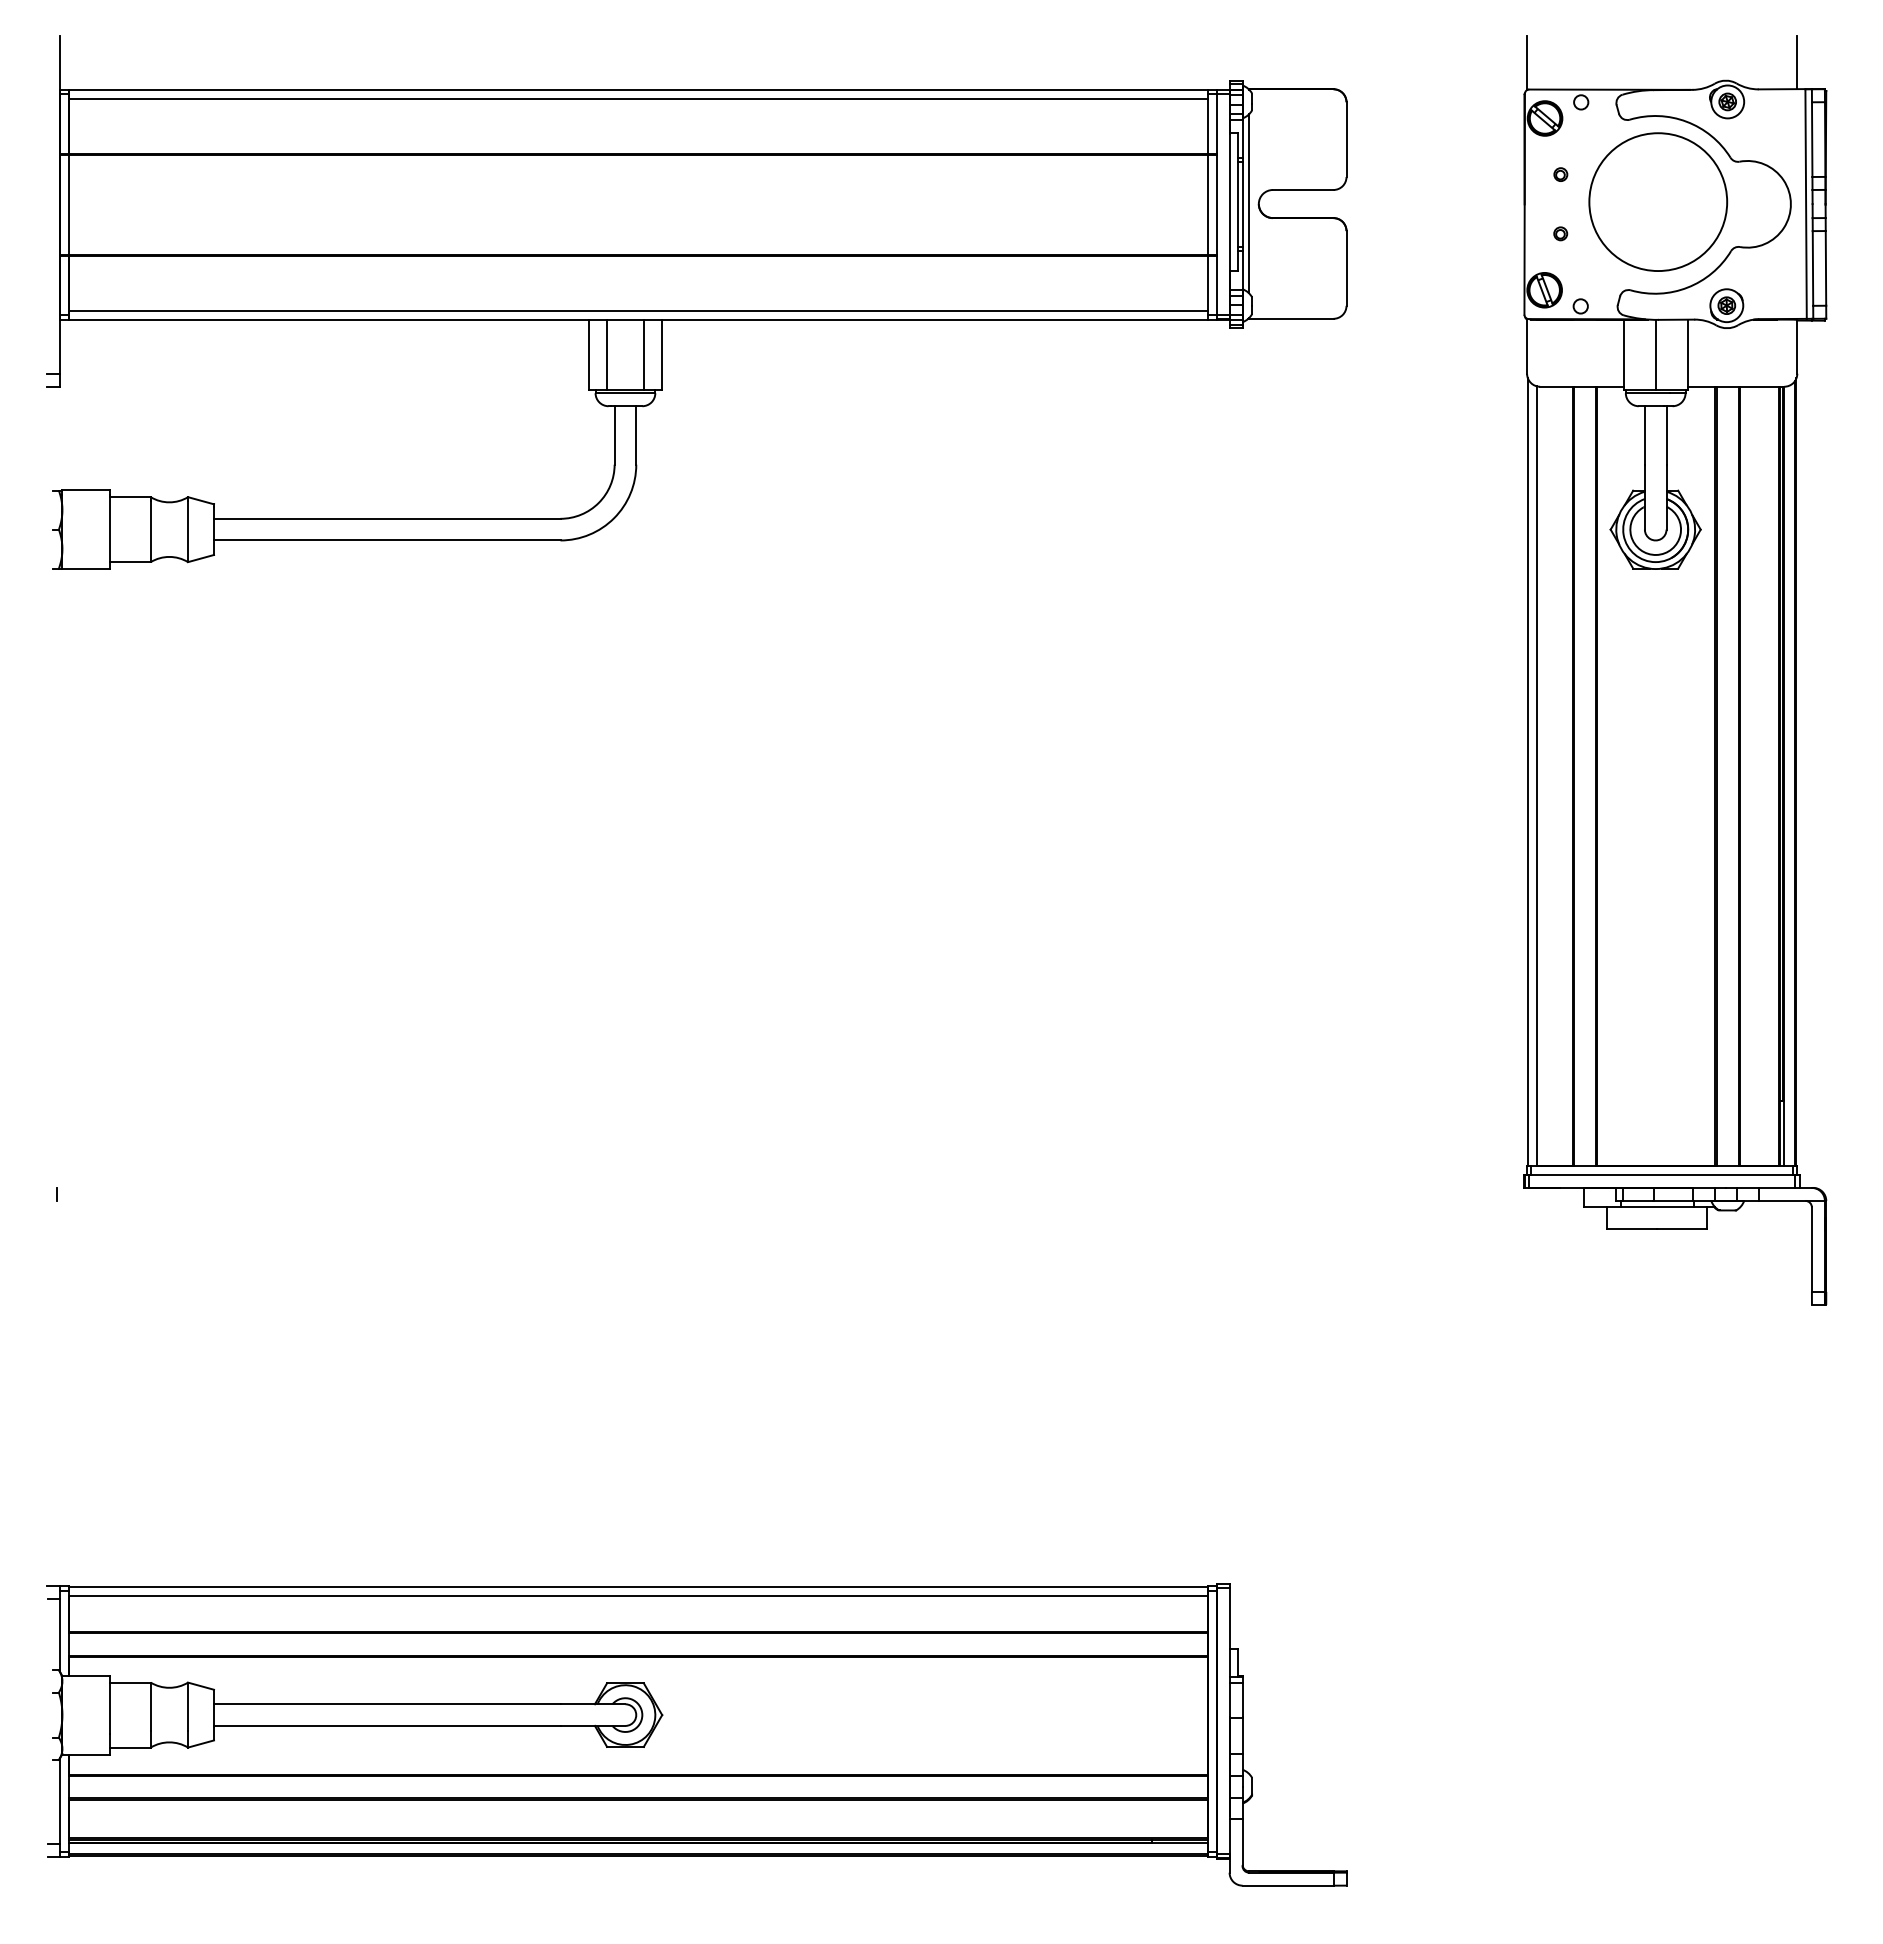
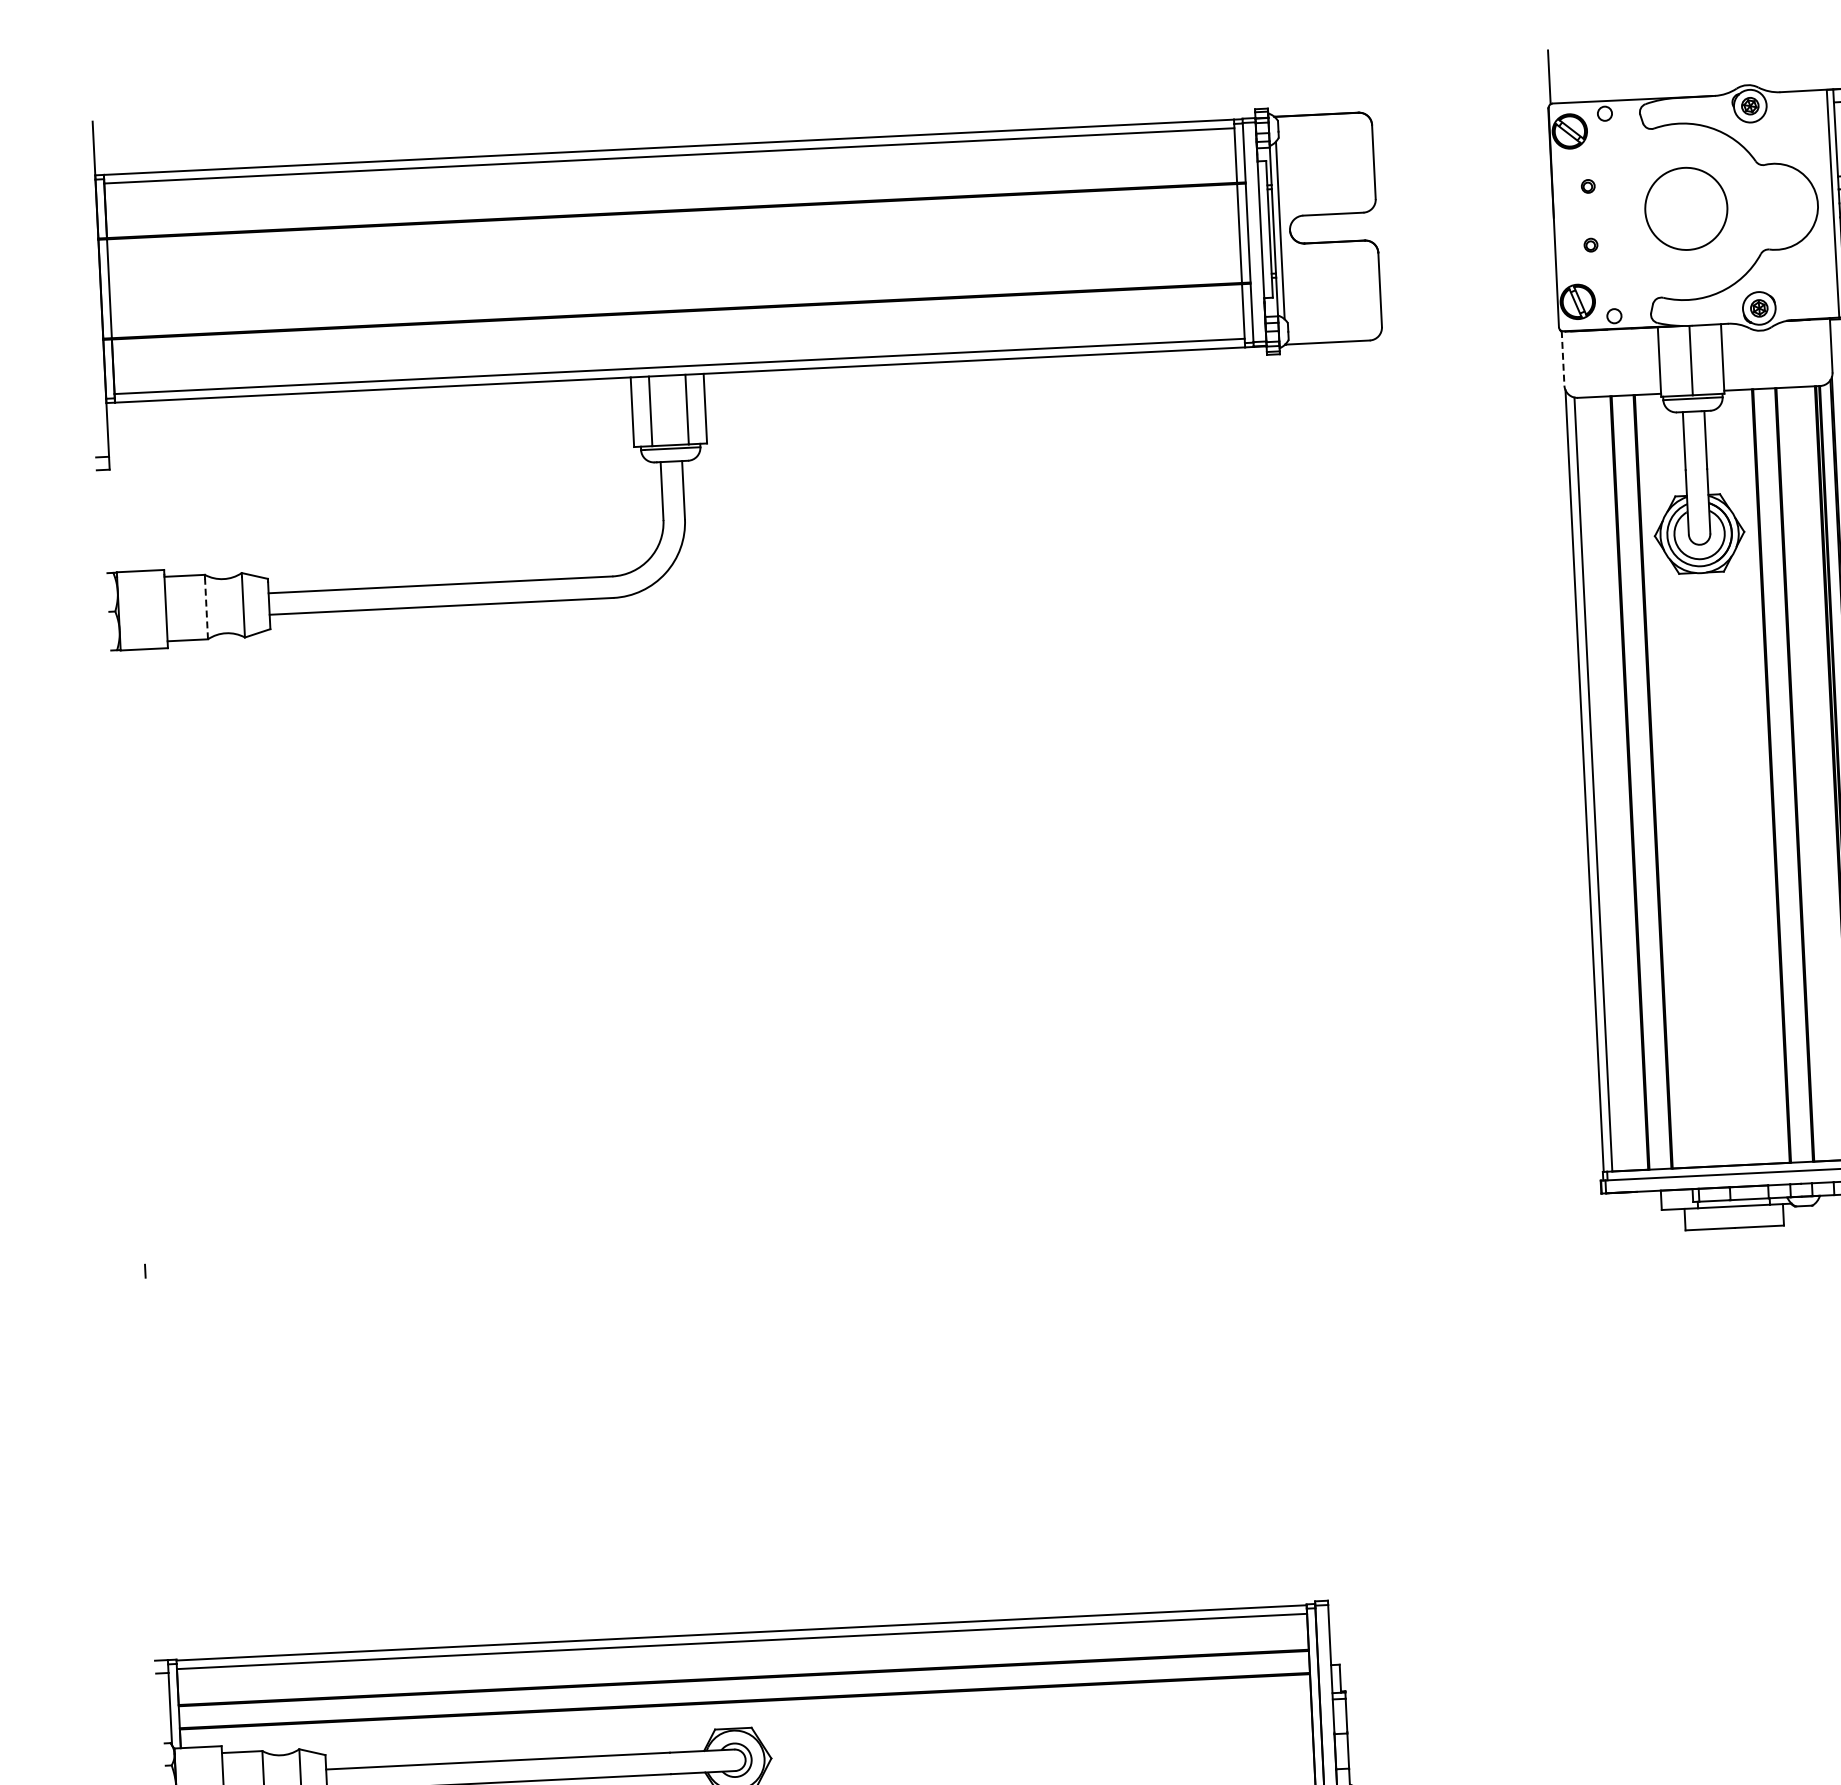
line: (1797, 62) -> (1817, 63), removed
circle: (1658, 201) -> (1686, 208), size x0.6
line: (1527, 346) -> (1563, 358), solid -> dashed
line: (150, 531) -> (206, 608), solid -> dashed

